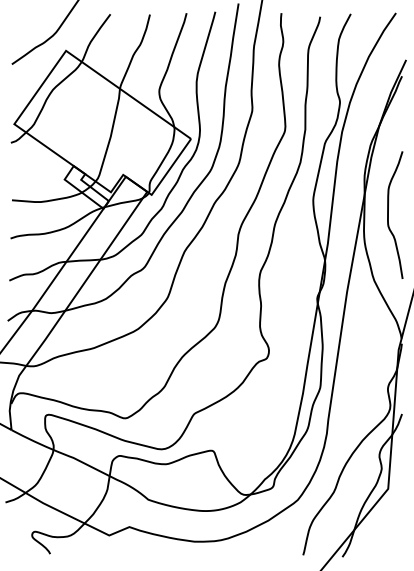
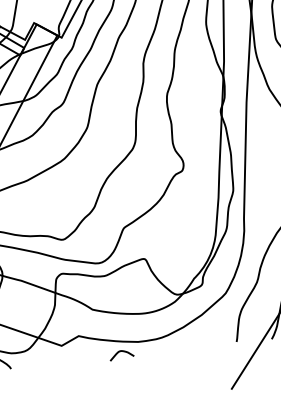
curve: (174, 550) -> (121, 351), added

